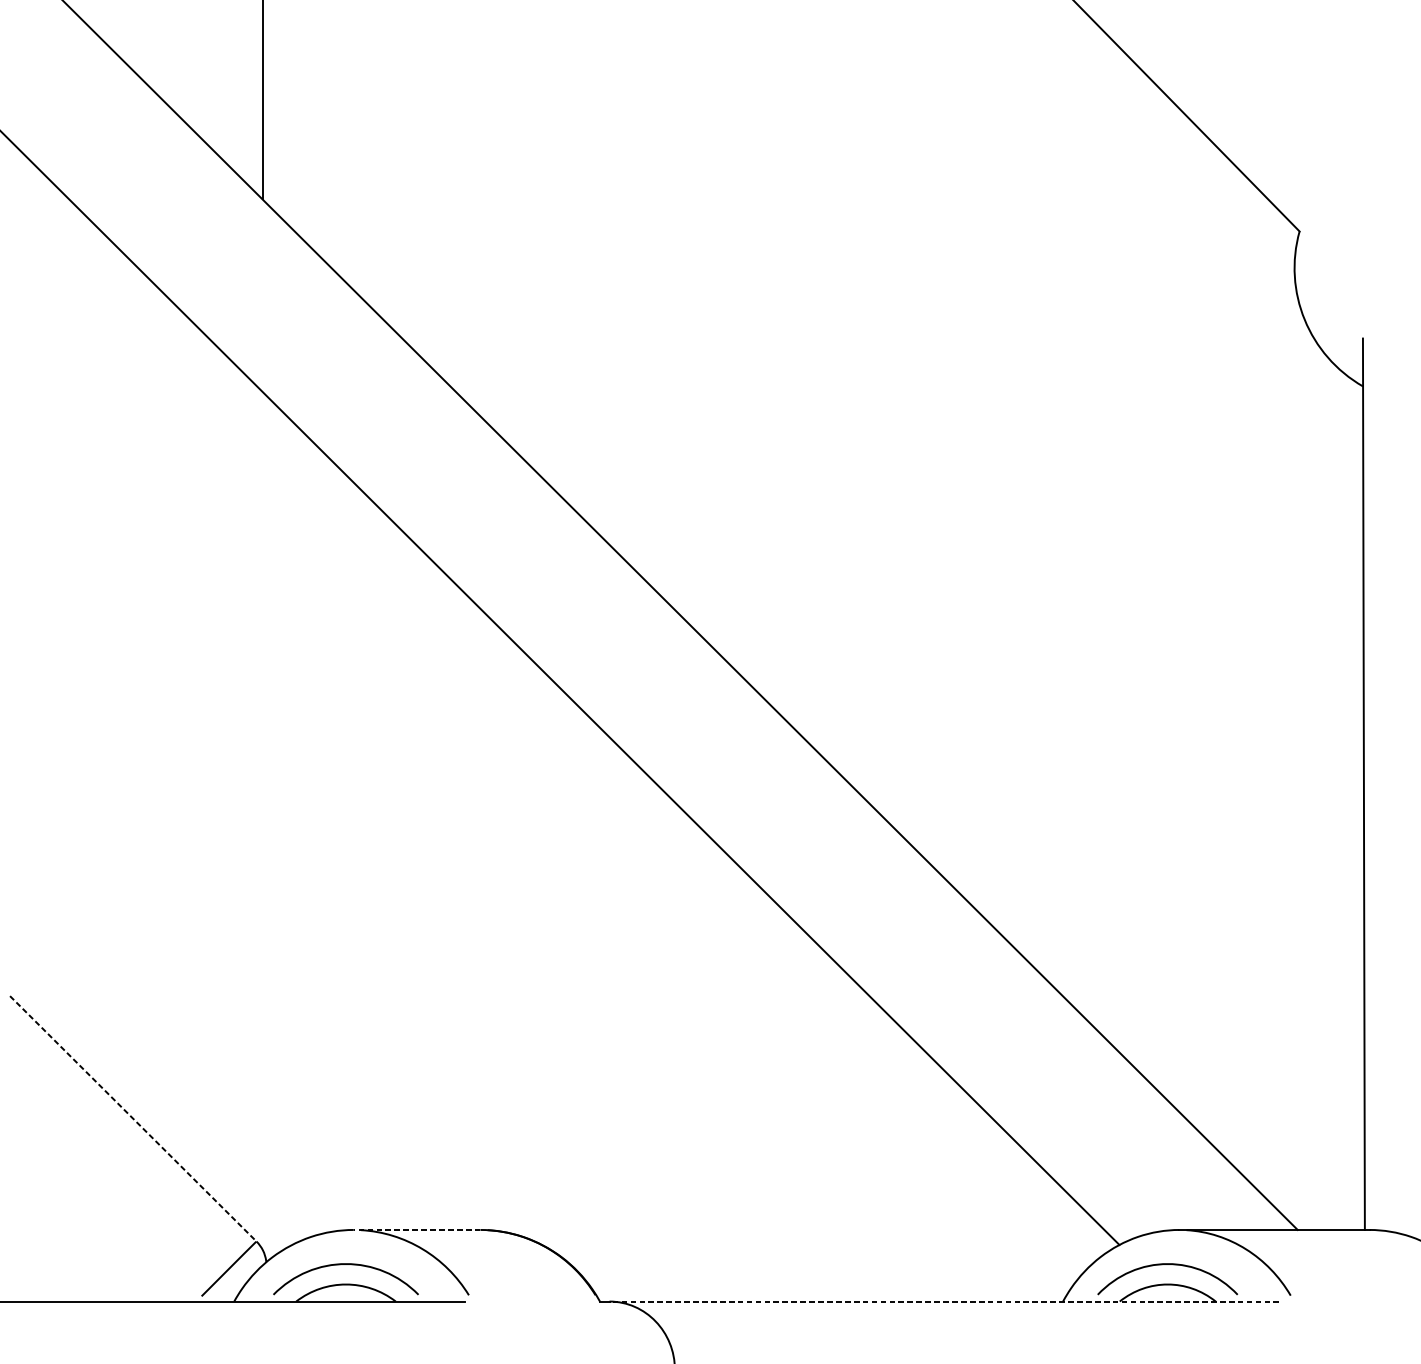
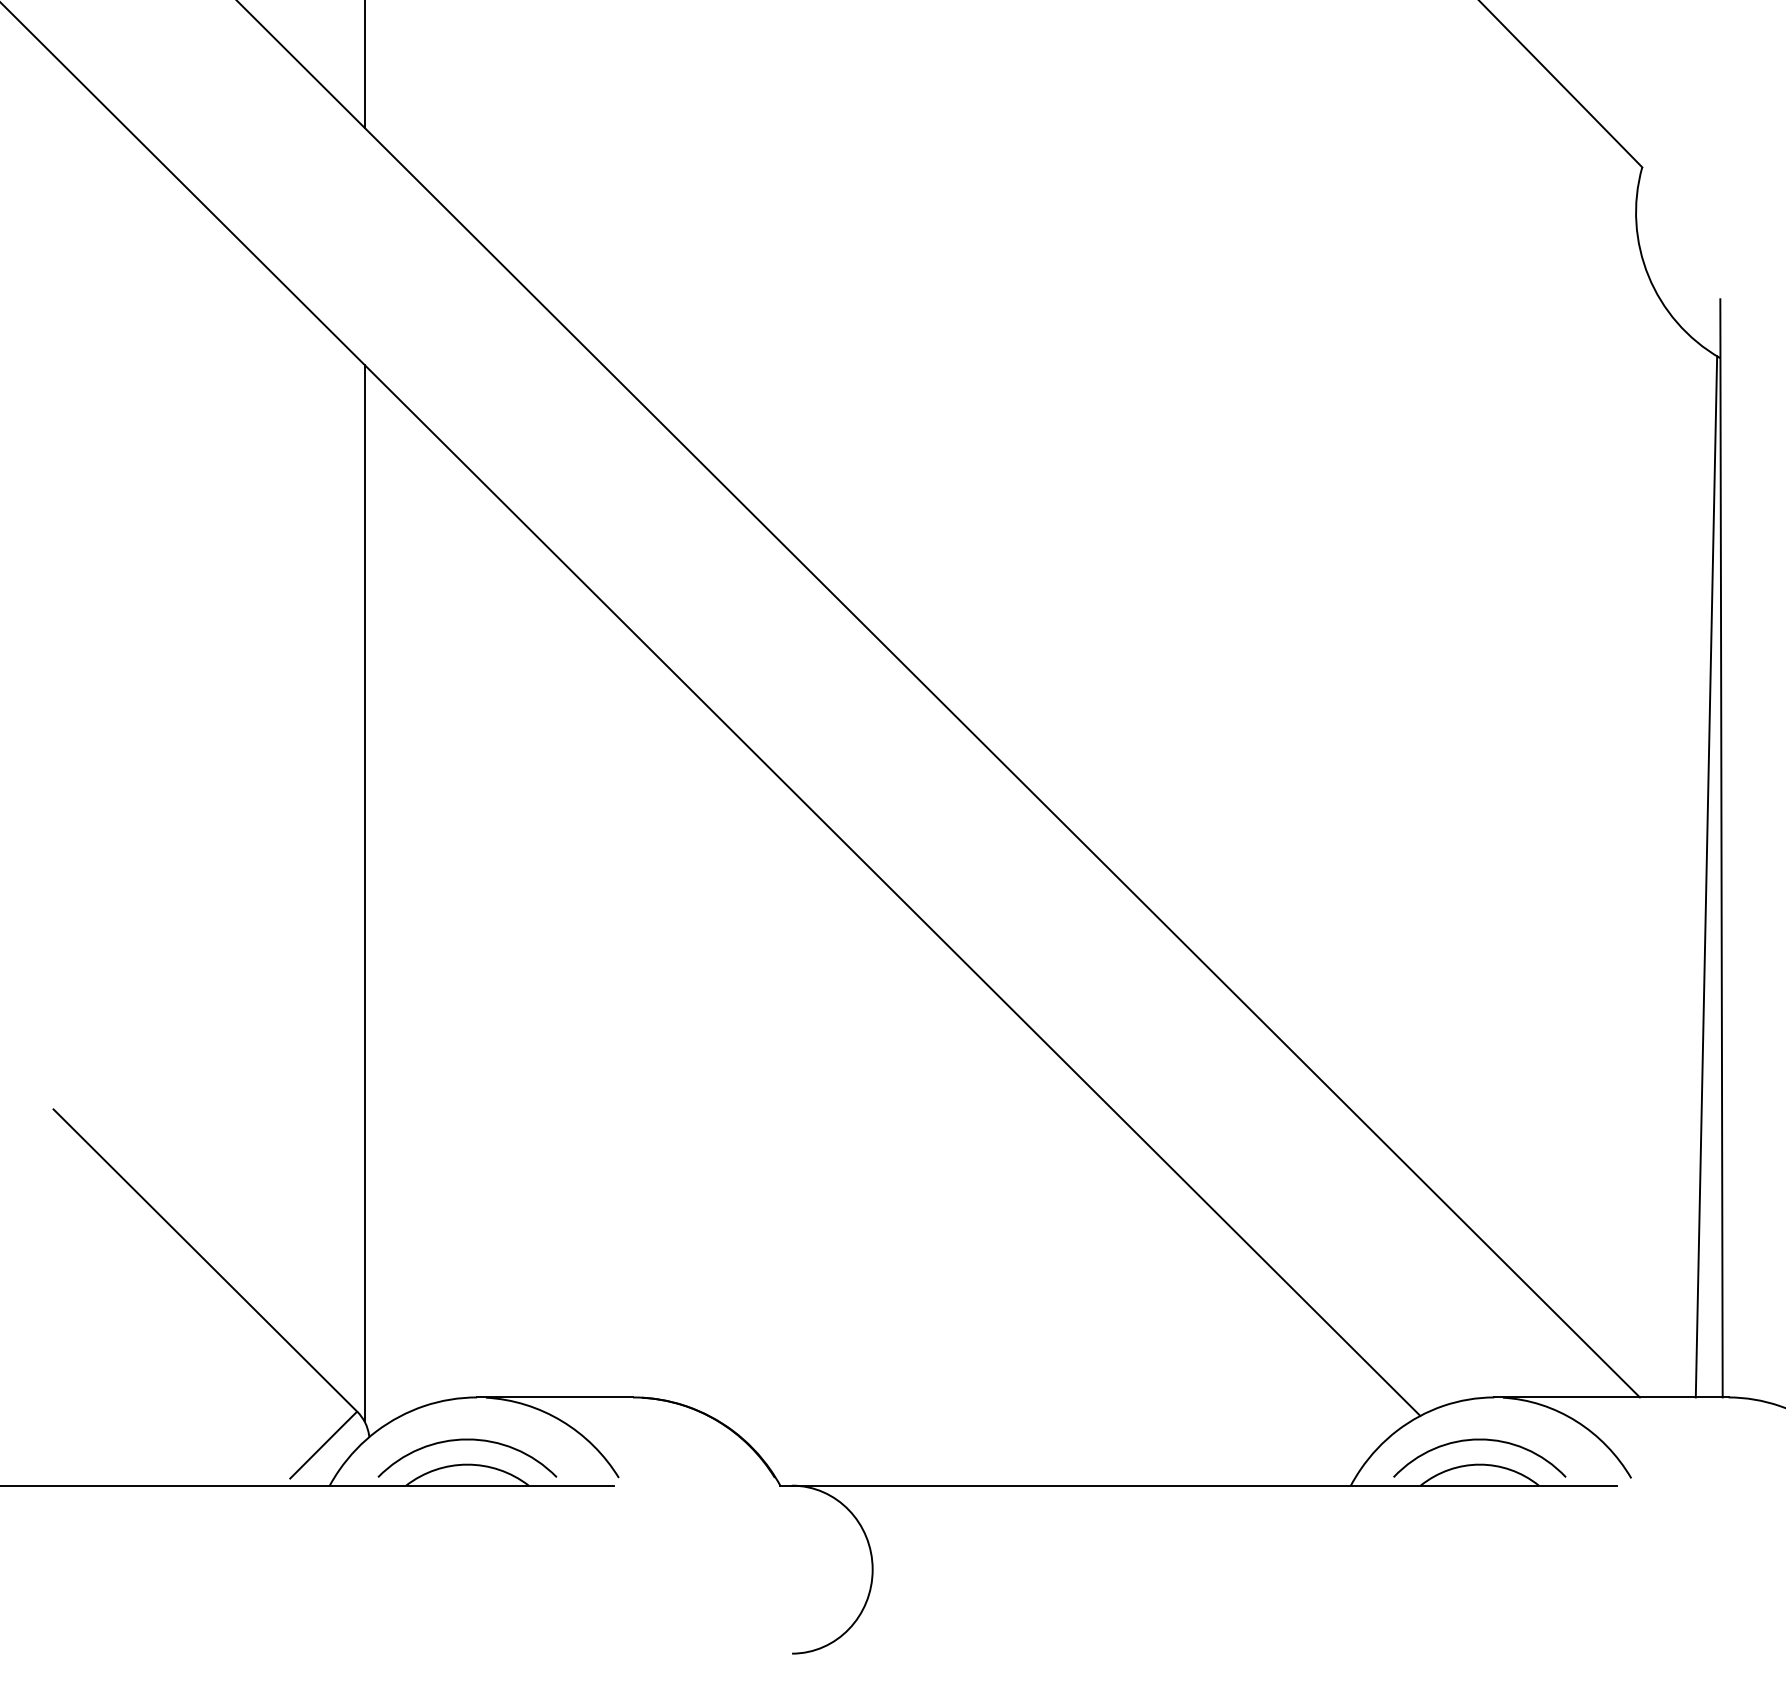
line: (1351, 807) -> (1706, 876), added
line: (262, 820) -> (364, 892), added
line: (133, 1118) -> (205, 1260), dashed -> solid
line: (417, 1230) -> (555, 1397), dashed -> solid
line: (944, 1301) -> (1204, 1485), dashed -> solid

